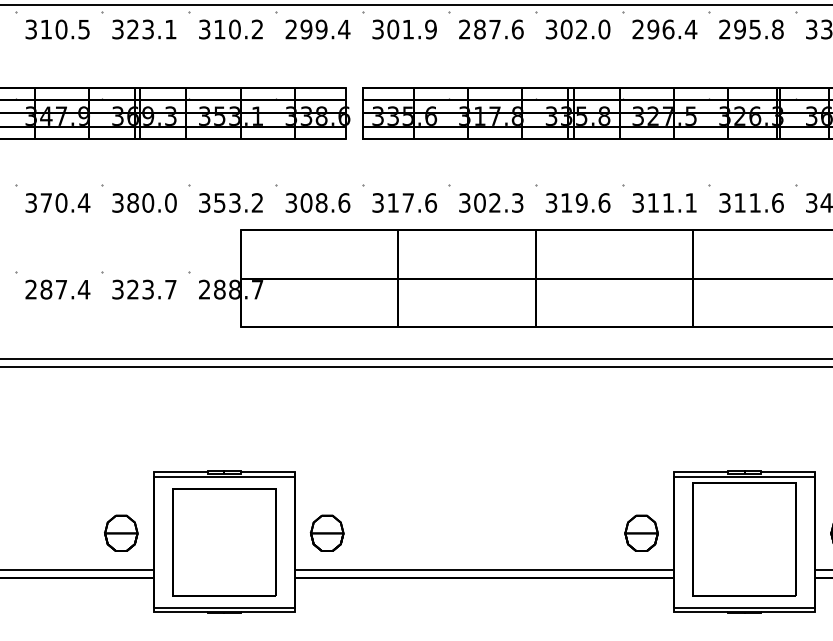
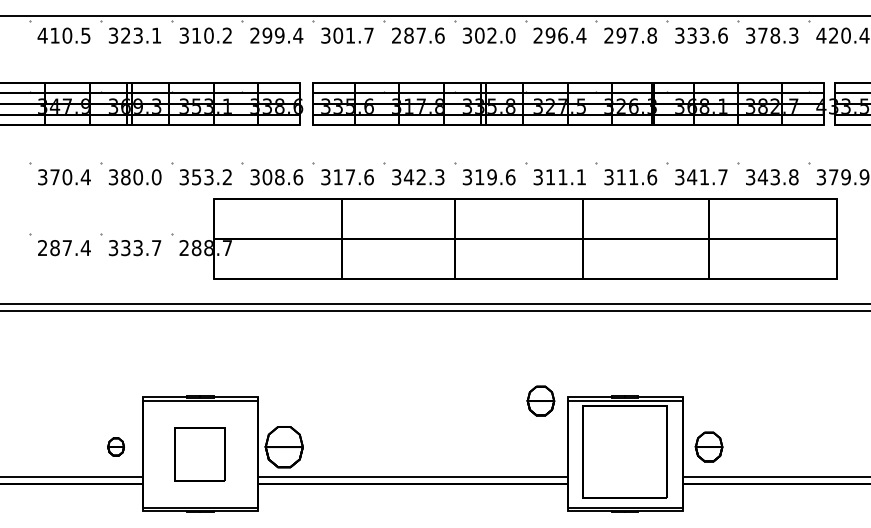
text: (31, 29) -> (42, 35), 310.5 -> 410.5
text: (430, 29) -> (368, 35), 301.9 -> 301.7
text: (754, 29) -> (633, 35), 295.8 -> 297.8
text: (479, 203) -> (408, 177), 302.3 -> 342.3
text: (132, 290) -> (125, 248), 323.7 -> 333.7
part: (120, 532) -> (115, 446), size x0.6
part: (327, 532) -> (284, 446), size x1.4
part: (641, 532) -> (540, 400), moved
part: (223, 542) -> (199, 454), size x0.6

